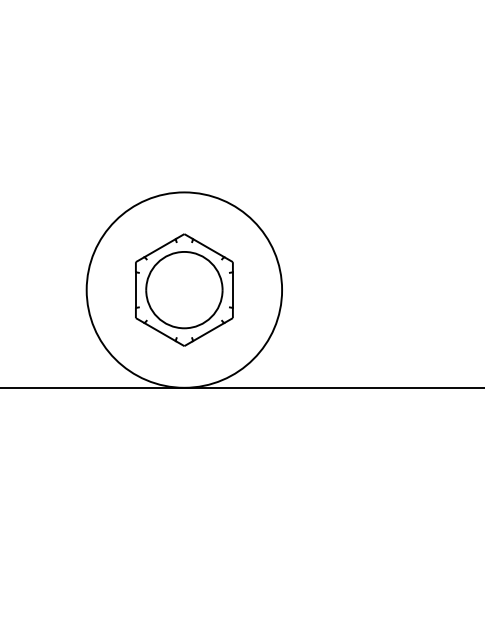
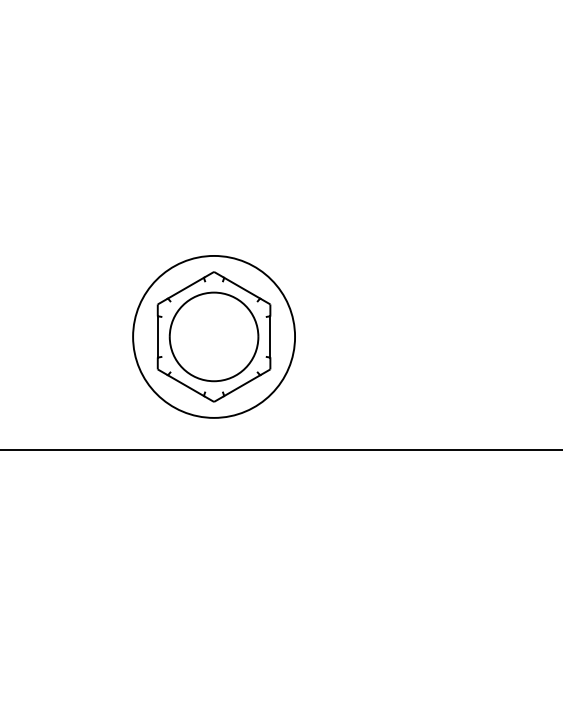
circle: (184, 289) -> (214, 336), size x0.71

